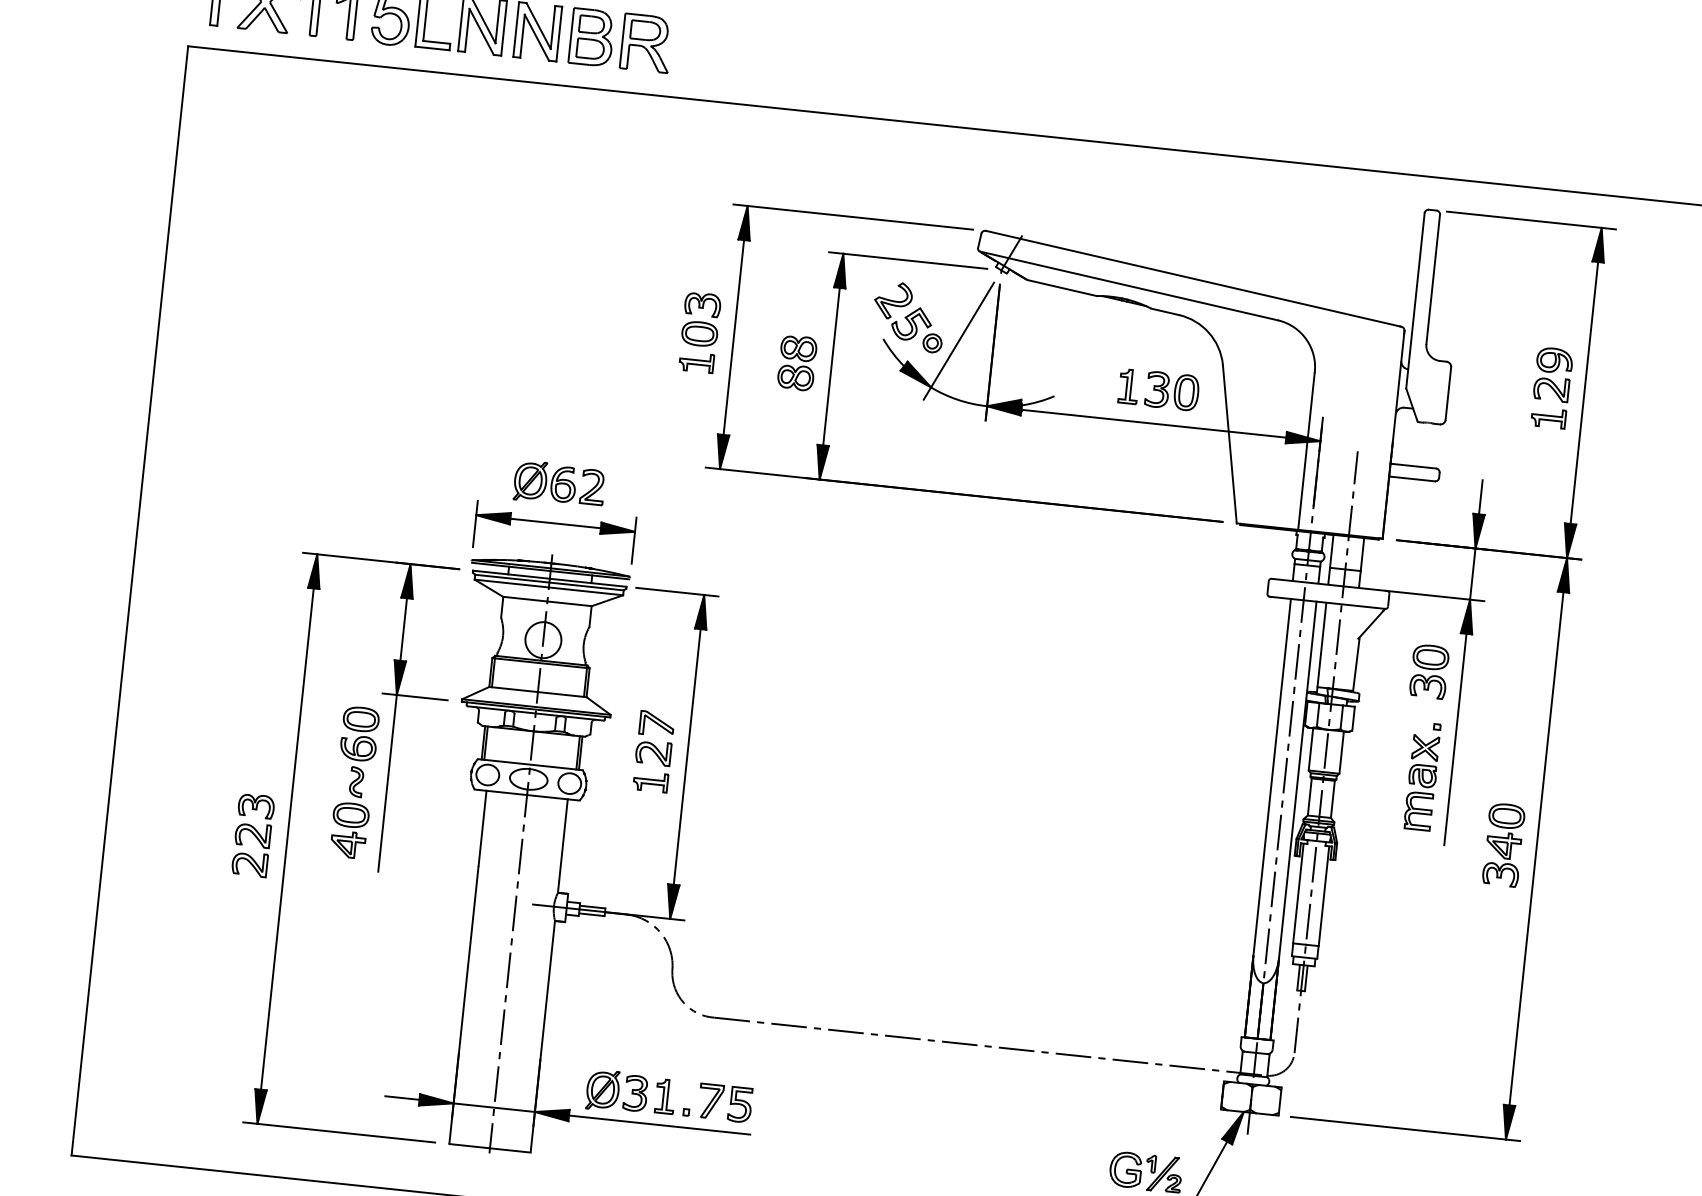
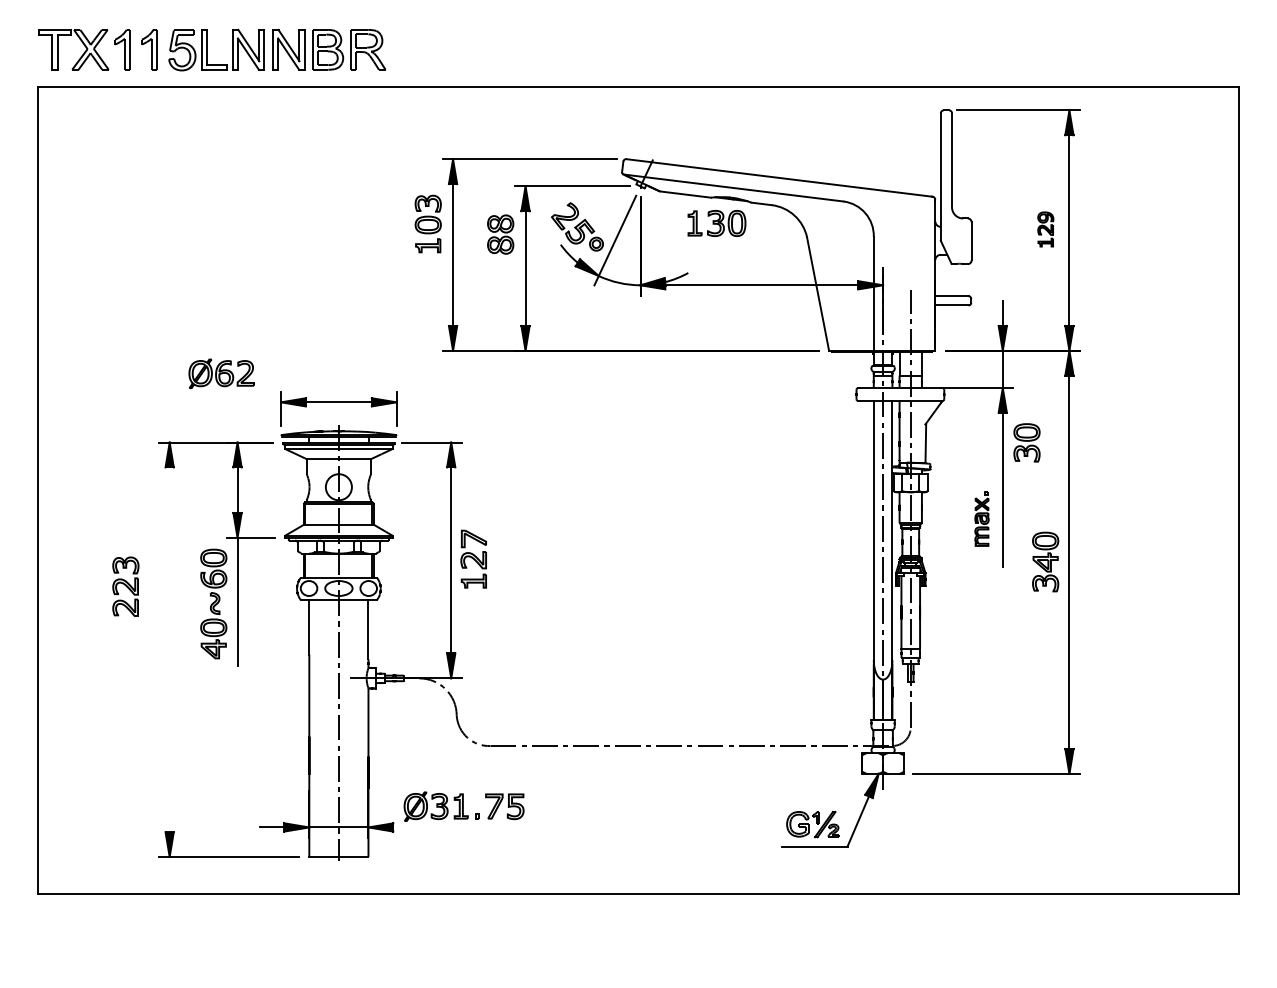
part: (698, 331) -> (427, 223), moved
part: (797, 362) -> (500, 234), moved
part: (1551, 388) -> (1045, 229), size x0.6
part: (1158, 389) -> (716, 223), moved
part: (559, 483) -> (221, 373), moved
part: (1428, 671) -> (1026, 442), moved
part: (653, 750) -> (473, 558), moved
part: (1421, 775) -> (981, 518), size x0.7
part: (252, 835) -> (125, 586), moved
line: (287, 838) -> (169, 649), removed
line: (659, 1125) -> (459, 827), removed

